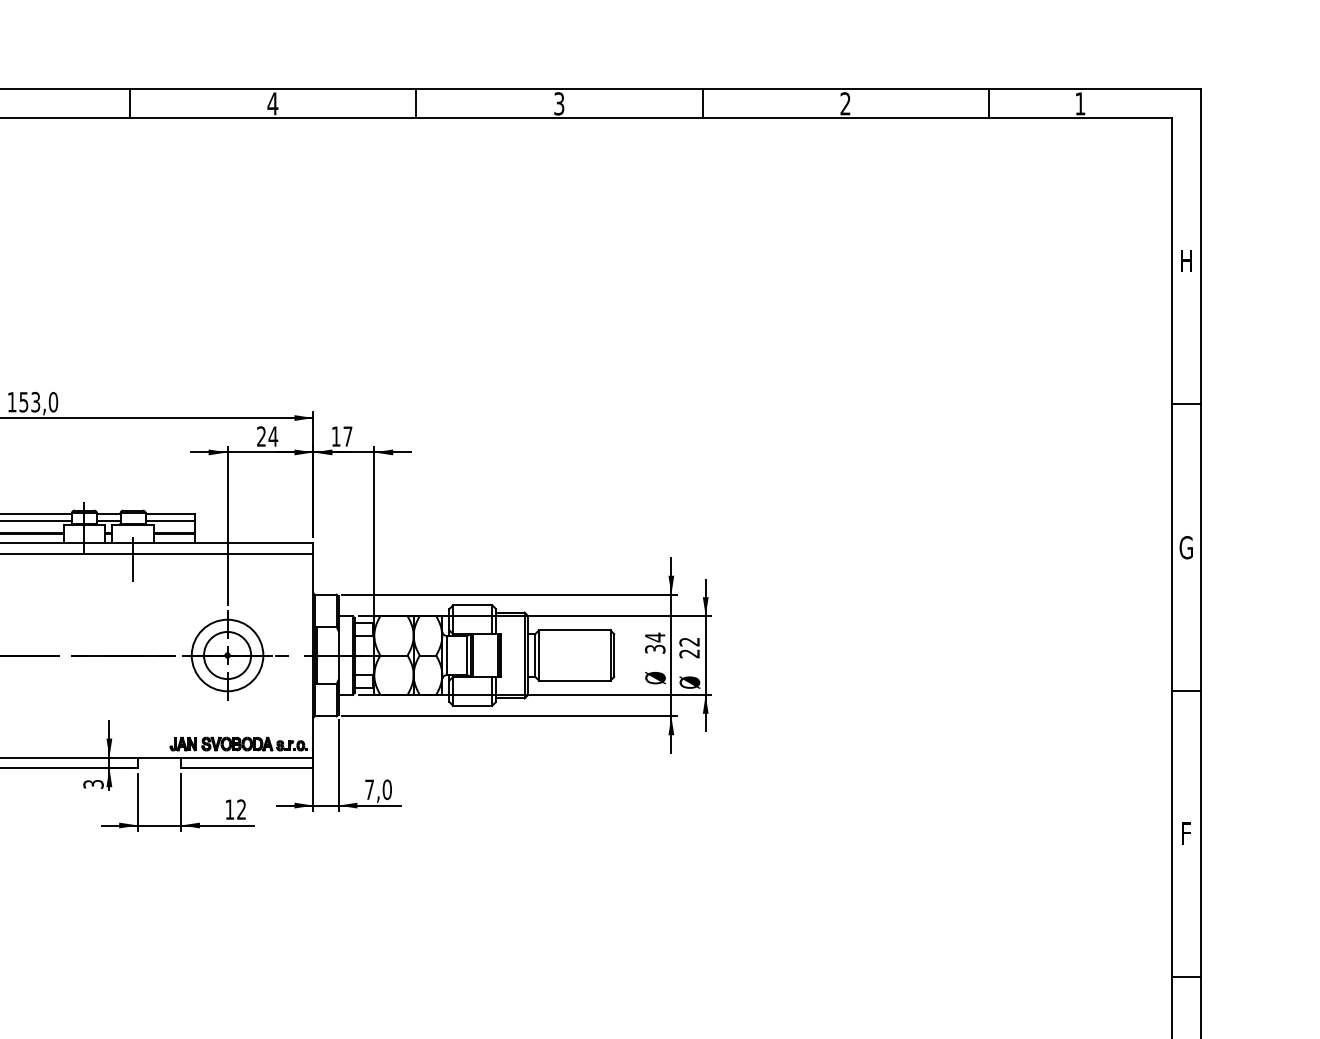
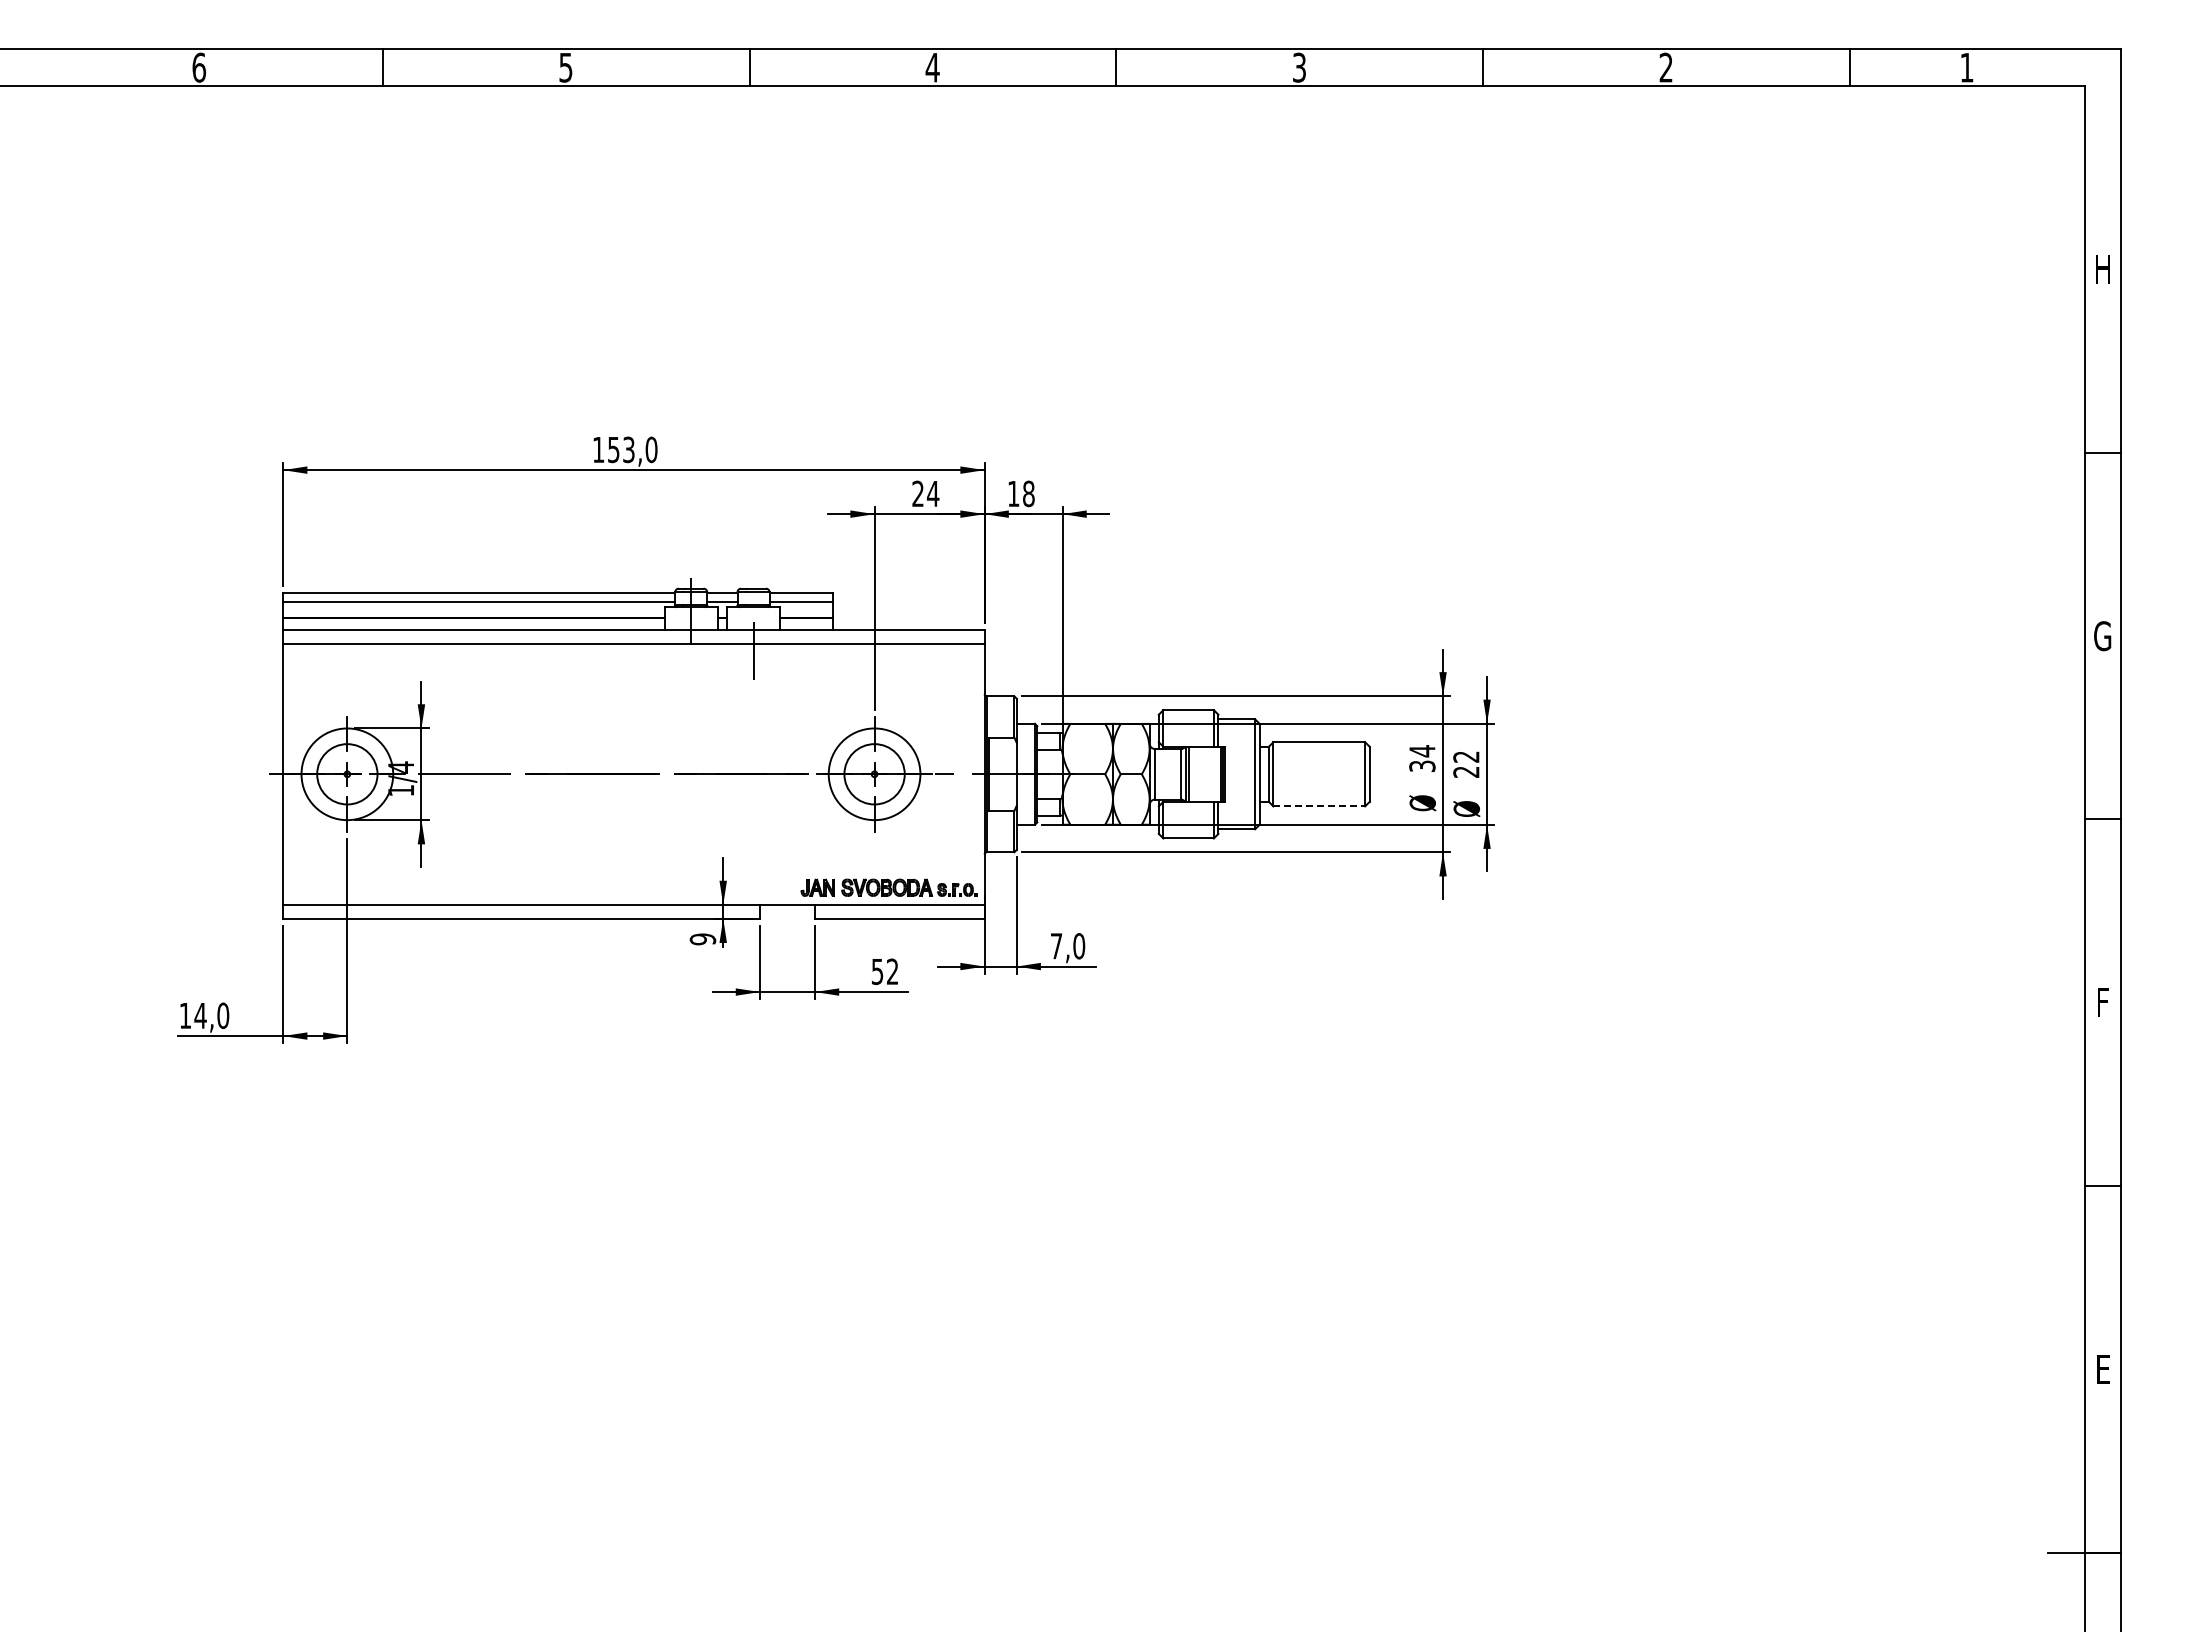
text: (347, 436) -> (1028, 493), 17 -> 18
line: (574, 680) -> (1319, 806), solid -> dashed
text: (93, 784) -> (702, 939), 3 -> 9
text: (229, 810) -> (877, 972), 12 -> 52

